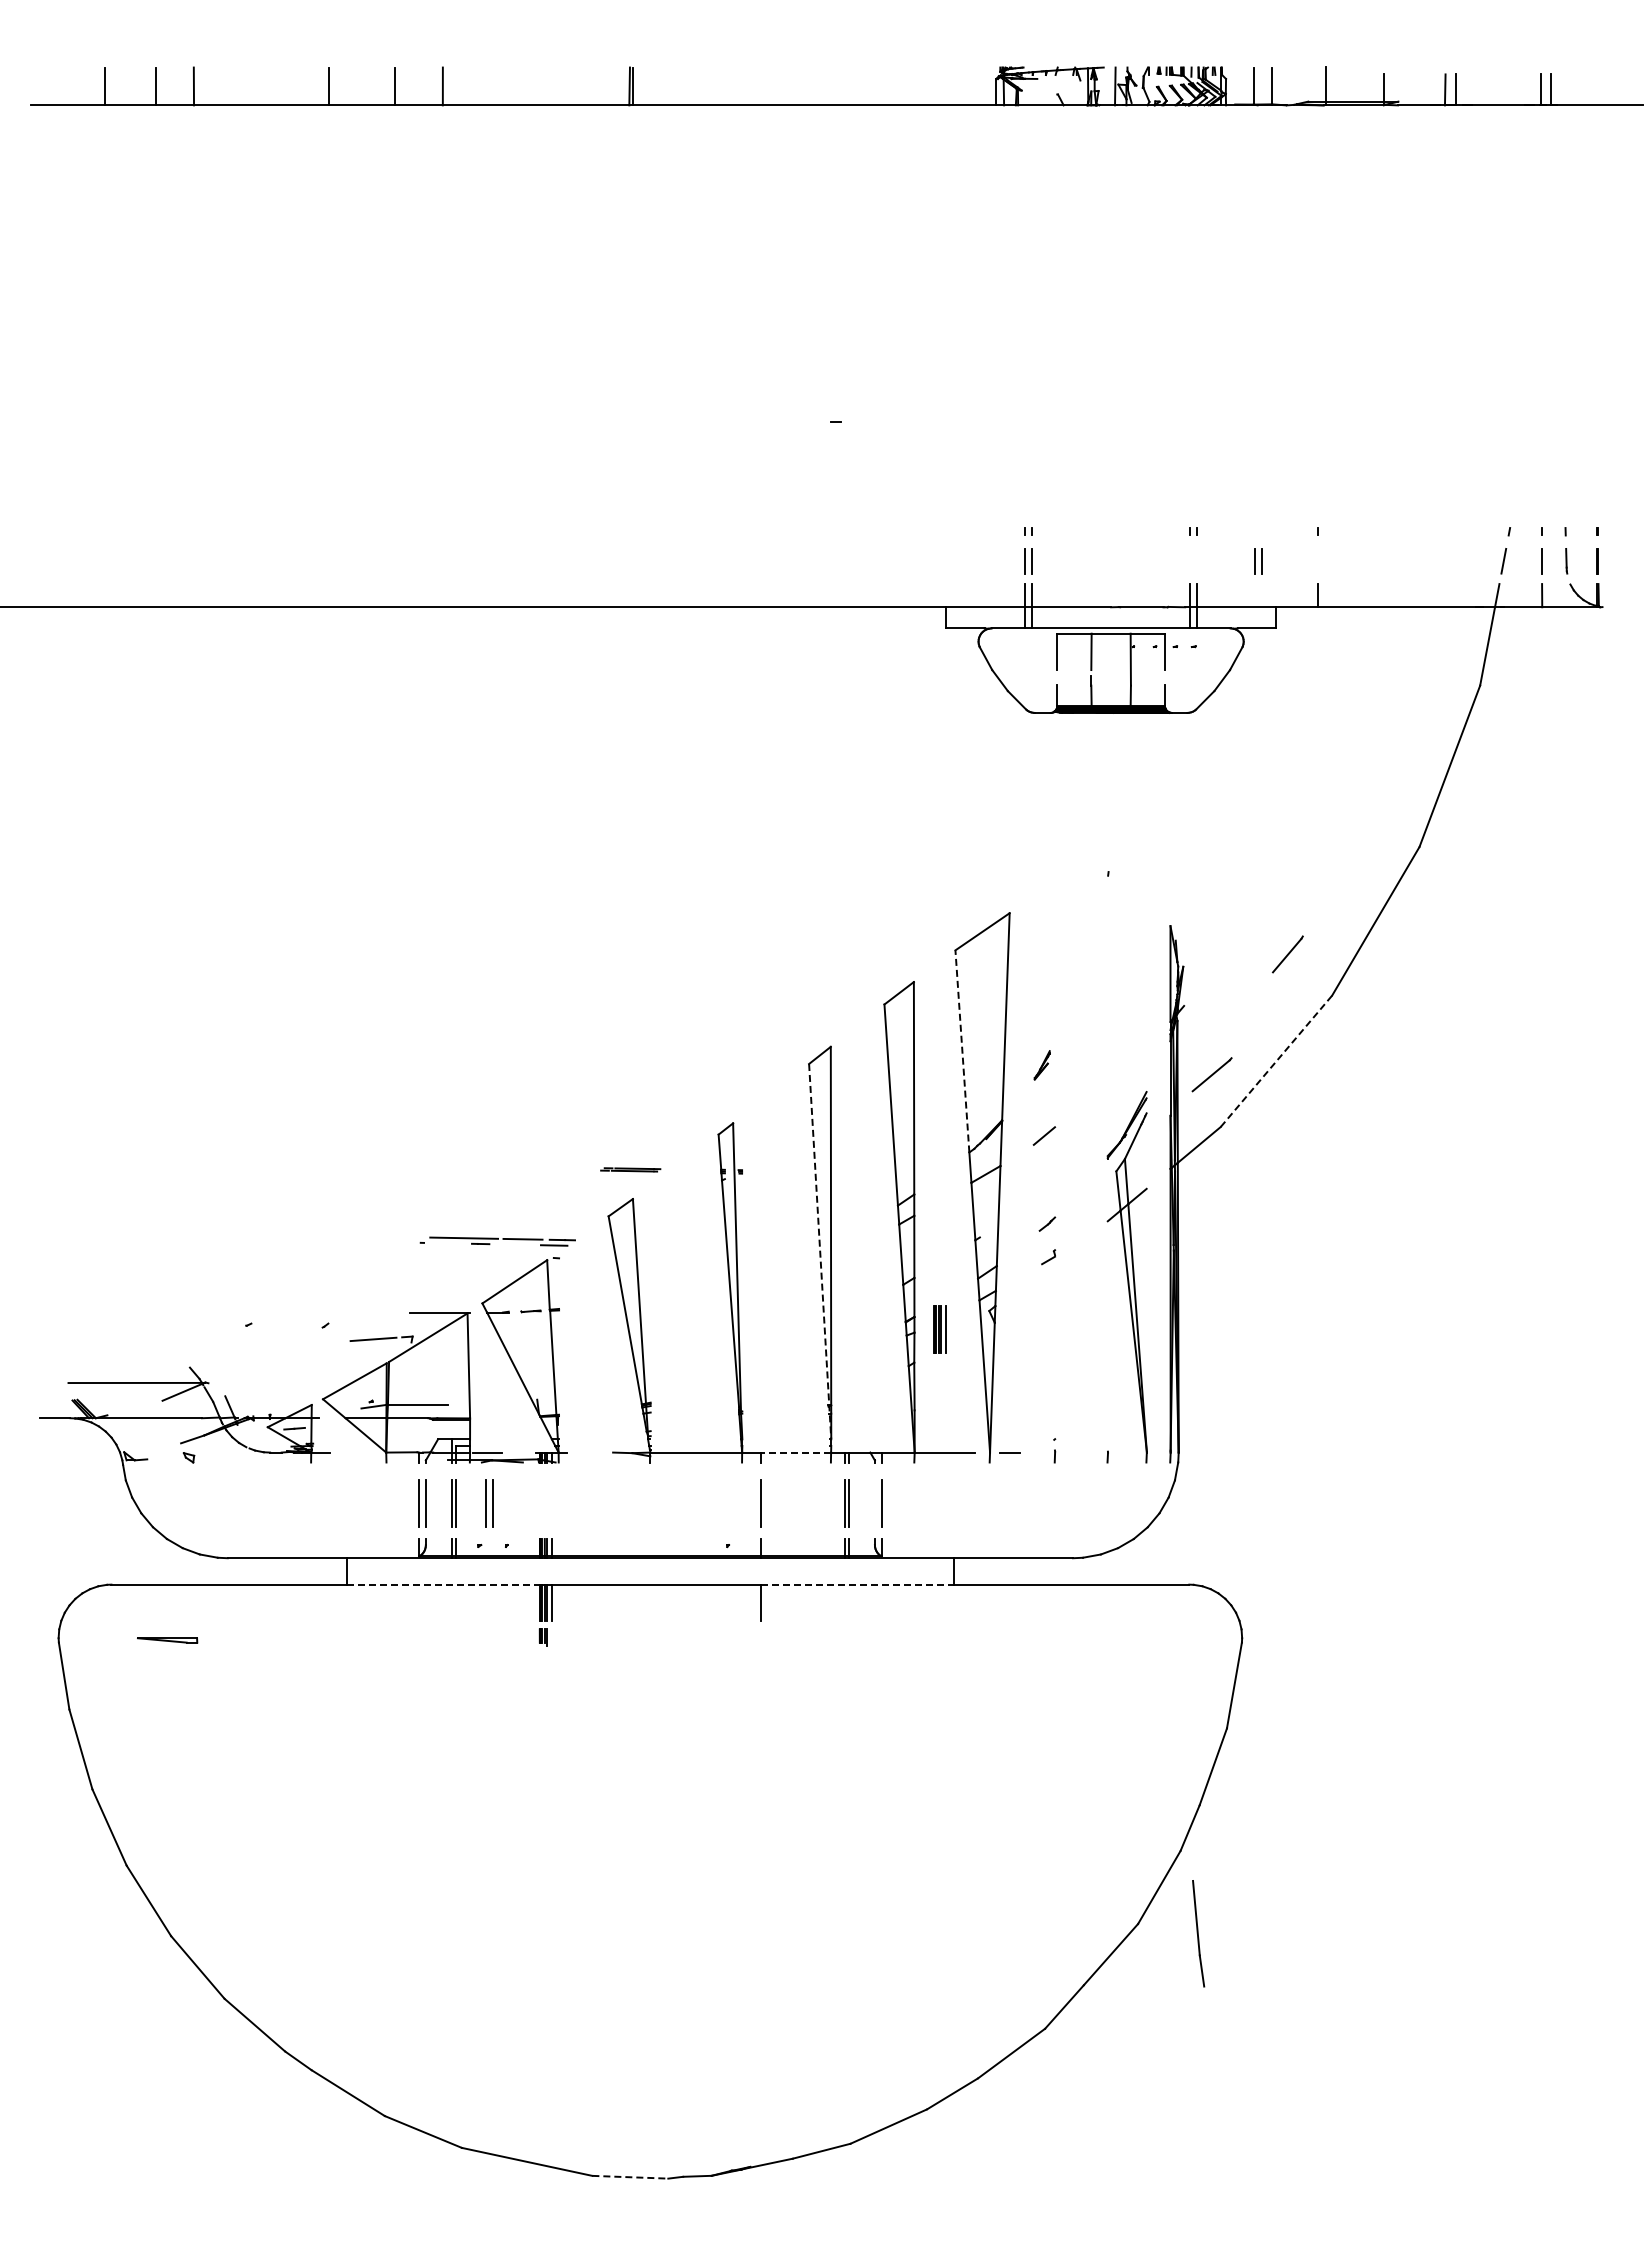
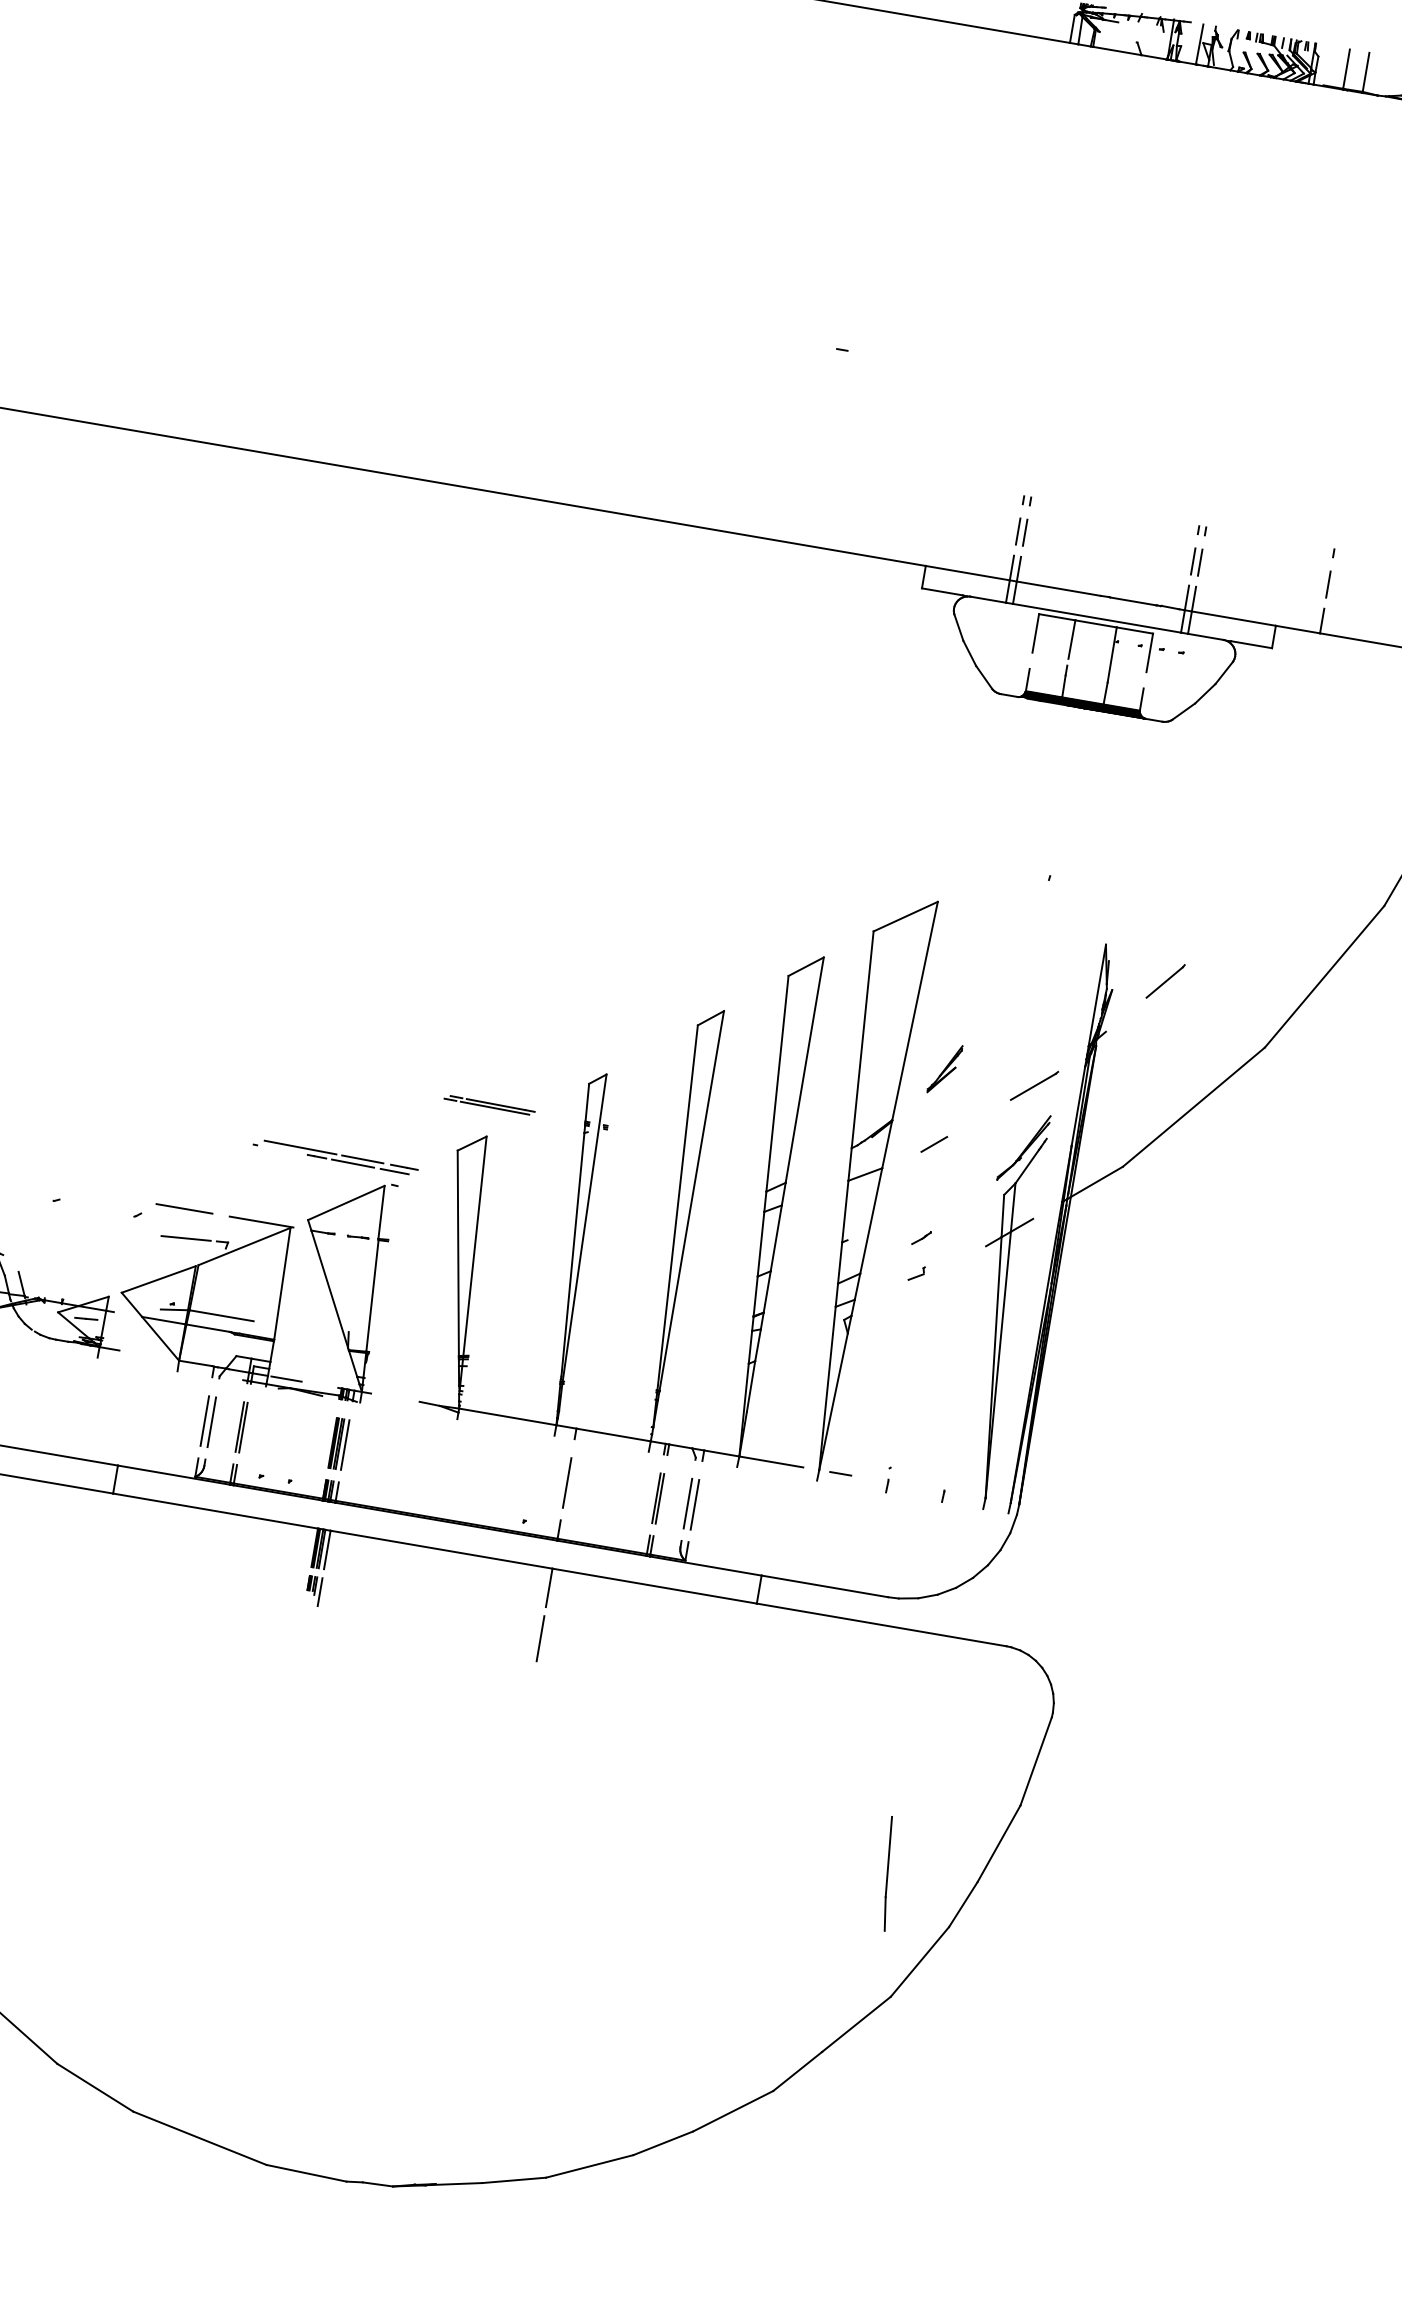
line: (1317, 560) -> (1328, 583), added
part: (1258, 561) -> (1196, 562), moved
line: (1287, 954) -> (1165, 981), moved
line: (962, 1050) -> (862, 1038), dashed -> solid
line: (1276, 1060) -> (1194, 1106), dashed -> solid
part: (1041, 1065) -> (943, 1069), size x1.67
line: (1211, 1074) -> (1033, 1085), moved
part: (630, 1169) -> (489, 1104), size x1.43
line: (514, 1244) -> (352, 1163), added
line: (820, 1252) -> (675, 1227), dashed -> solid
line: (367, 1312) -> (184, 1208), added
part: (939, 1329) -> (338, 1443), moved
line: (795, 1452) -> (613, 1434), dashed -> solid
part: (489, 1503) -> (279, 1433), removed
line: (874, 1503) -> (687, 1503), added
line: (443, 1584) -> (215, 1510), dashed -> solid
line: (857, 1584) -> (654, 1586), dashed -> solid
line: (551, 1642) -> (319, 1592), added
line: (761, 1650) -> (541, 1638), added
part: (1198, 1933) -> (888, 1873), moved
line: (630, 2177) -> (306, 2173), dashed -> solid

